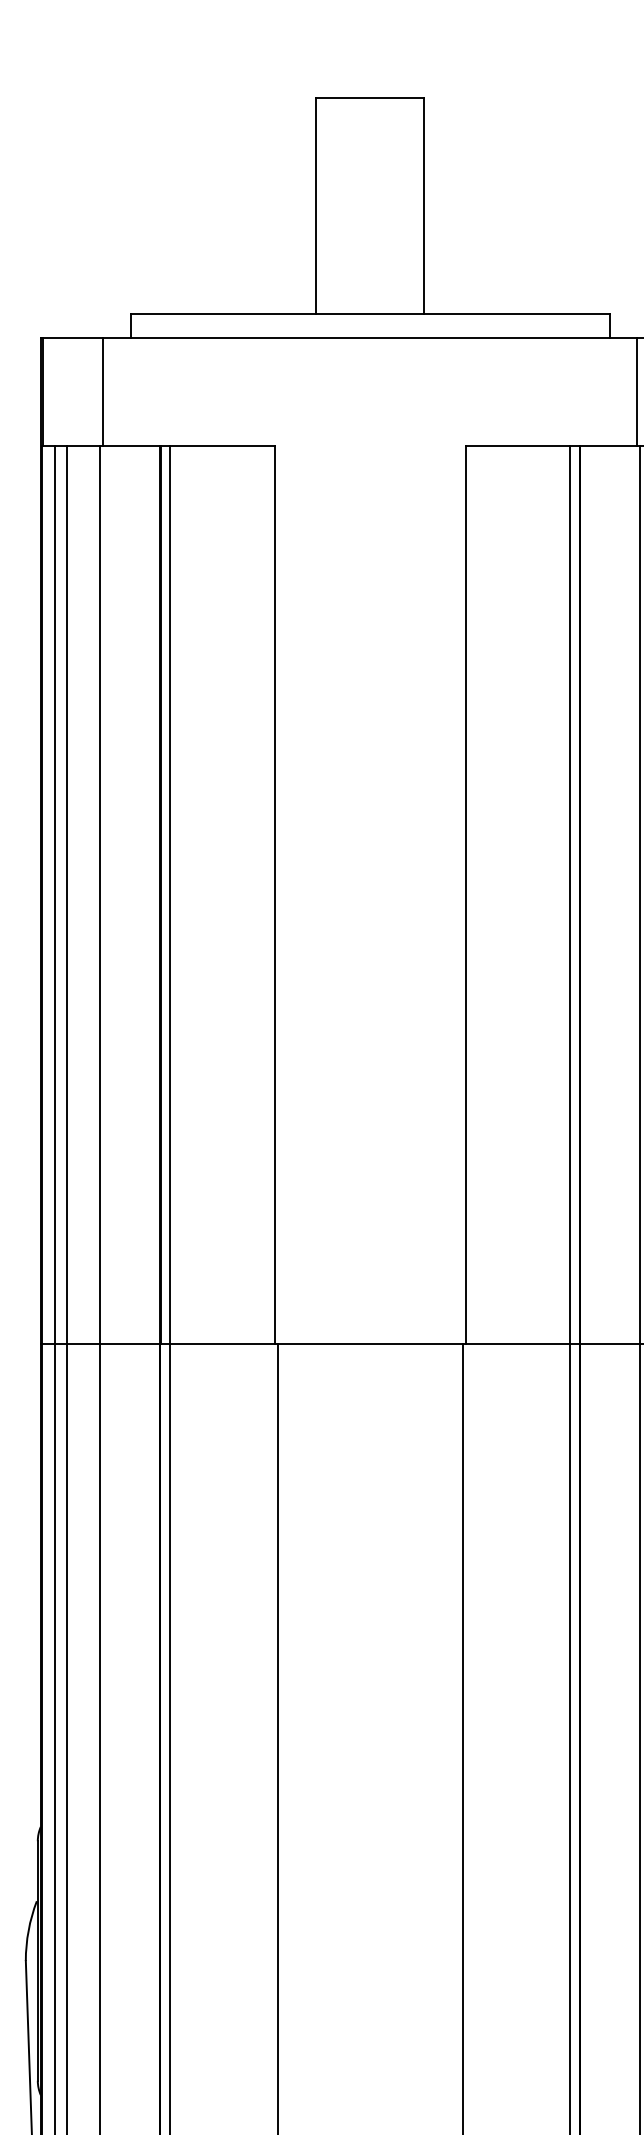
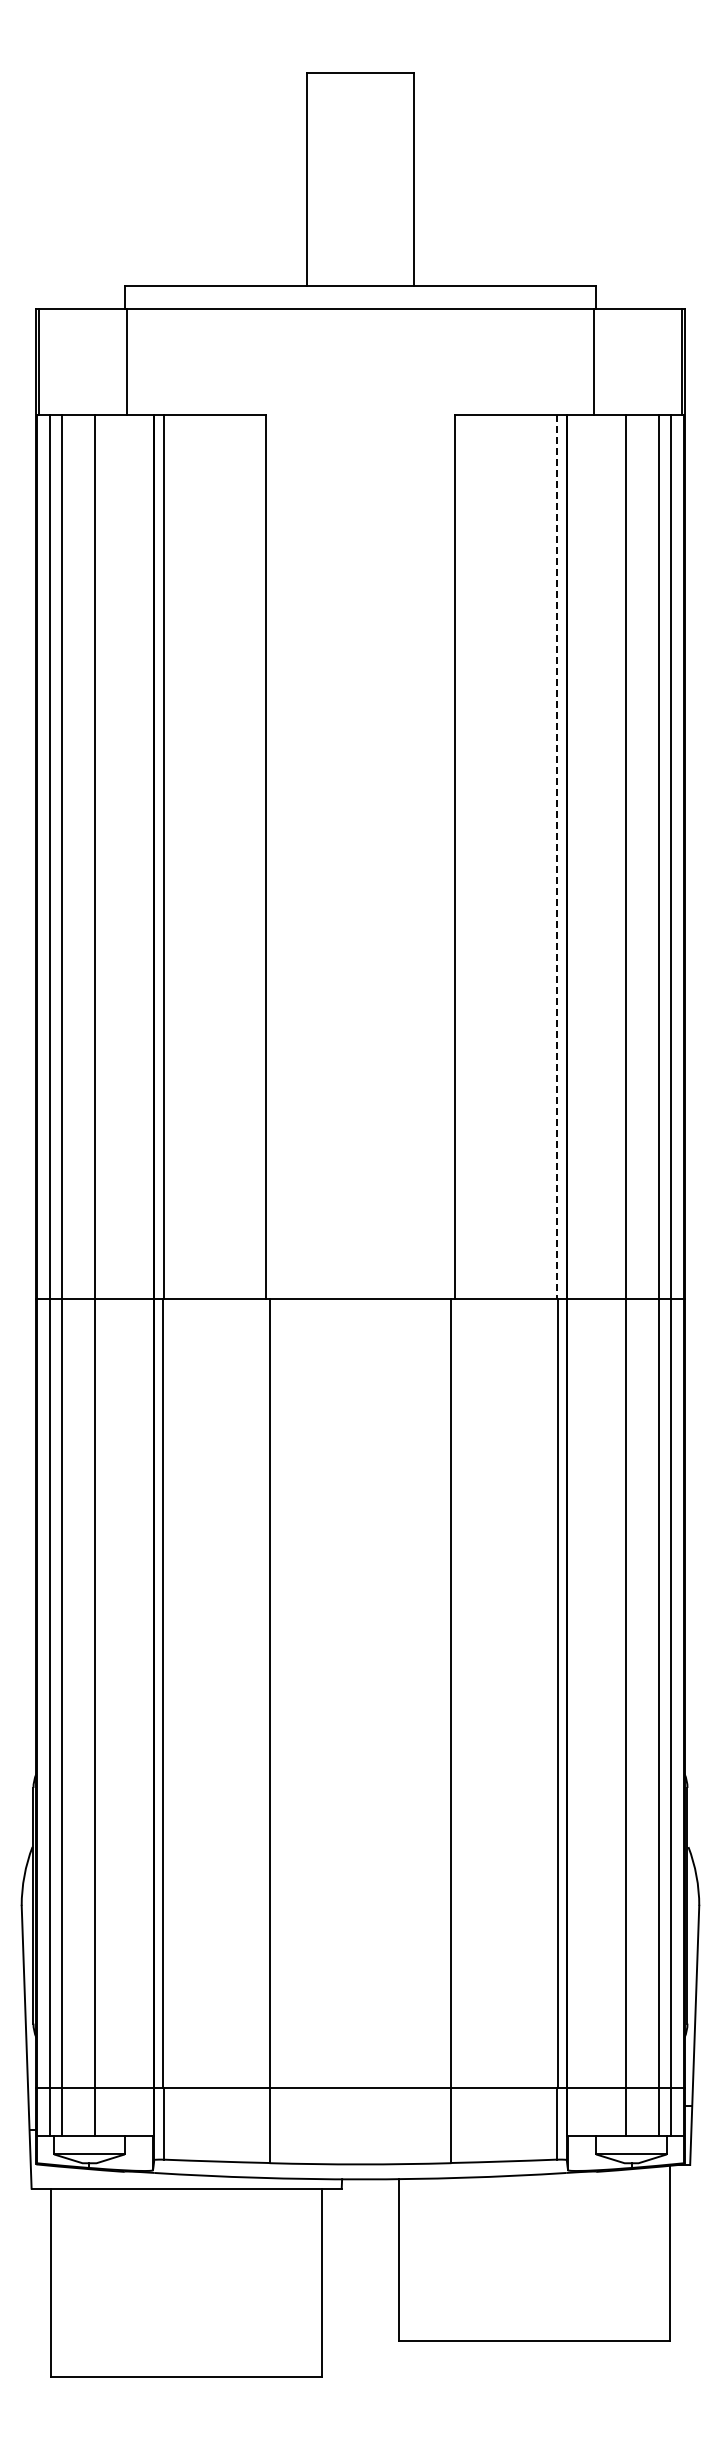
line: (102, 392) -> (126, 362), moved
line: (637, 392) -> (594, 362), moved
line: (570, 895) -> (557, 857), solid -> dashed

